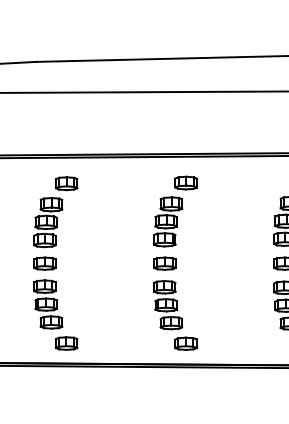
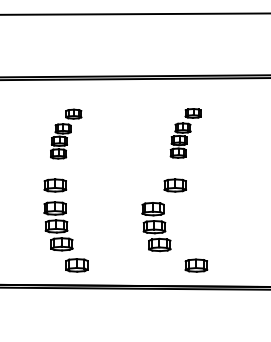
part: (175, 211) -> (185, 133), size x0.7
part: (55, 212) -> (65, 134), size x0.7
part: (168, 305) -> (156, 227), moved

